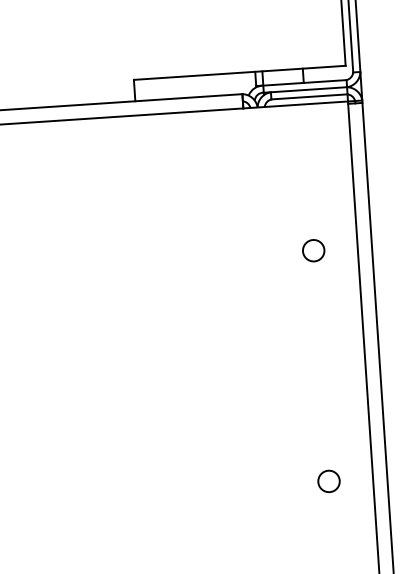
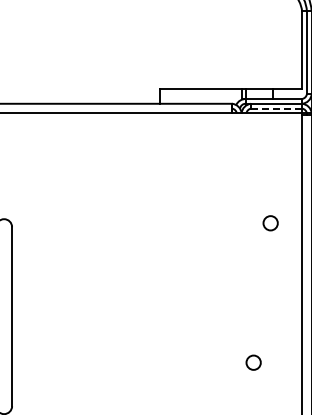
line: (310, 96) -> (277, 108), solid -> dashed
circle: (313, 251) -> (270, 223), moved
circle: (328, 481) -> (253, 362), moved

